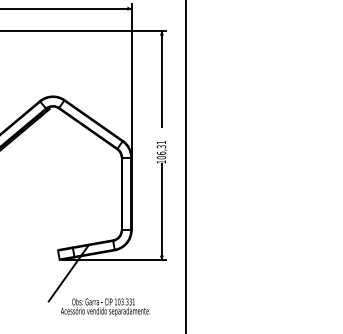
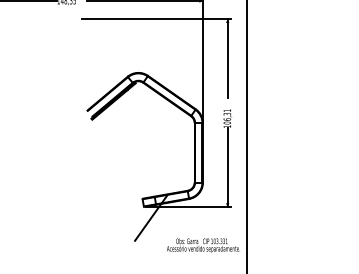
text: (105, 307) -> (203, 245), moved

